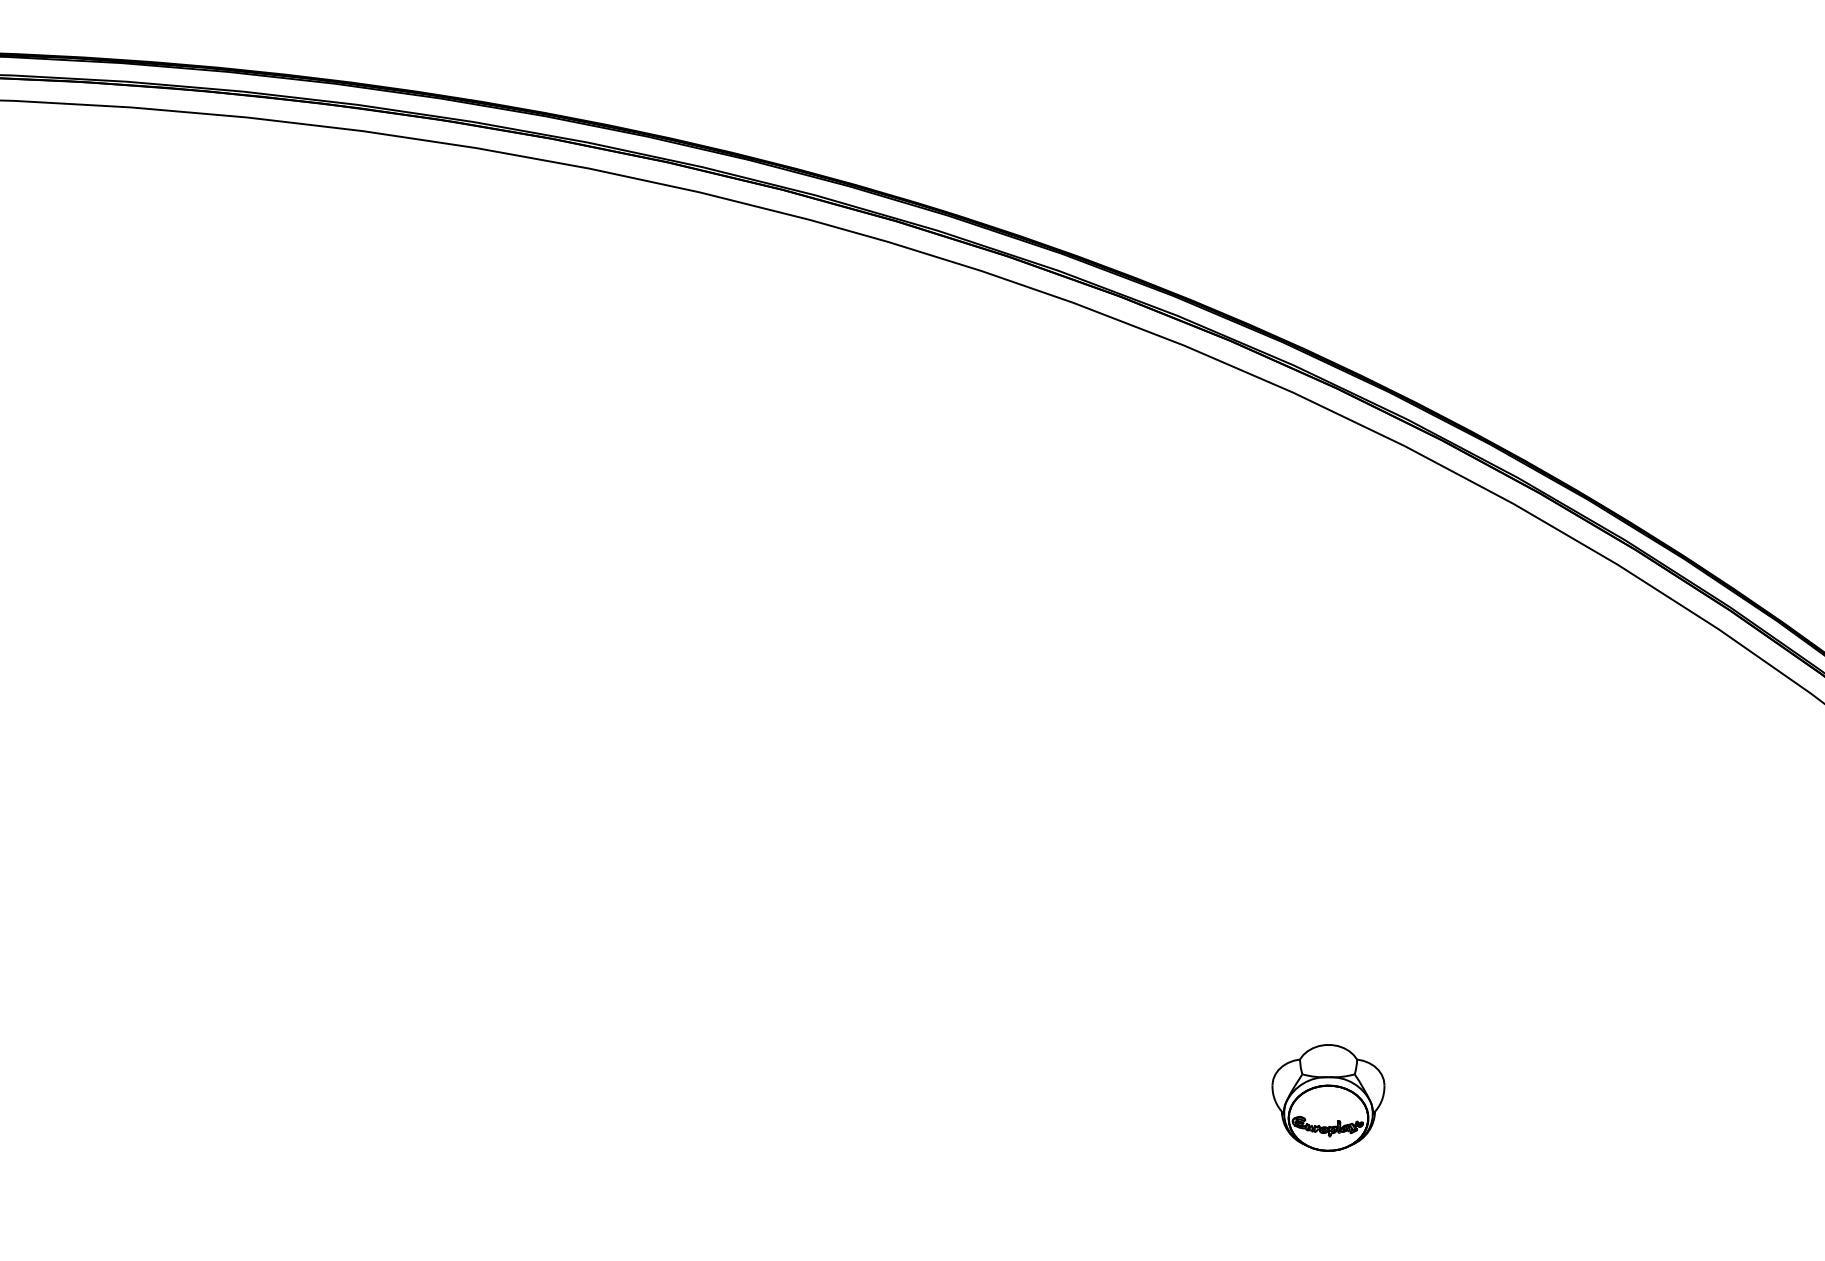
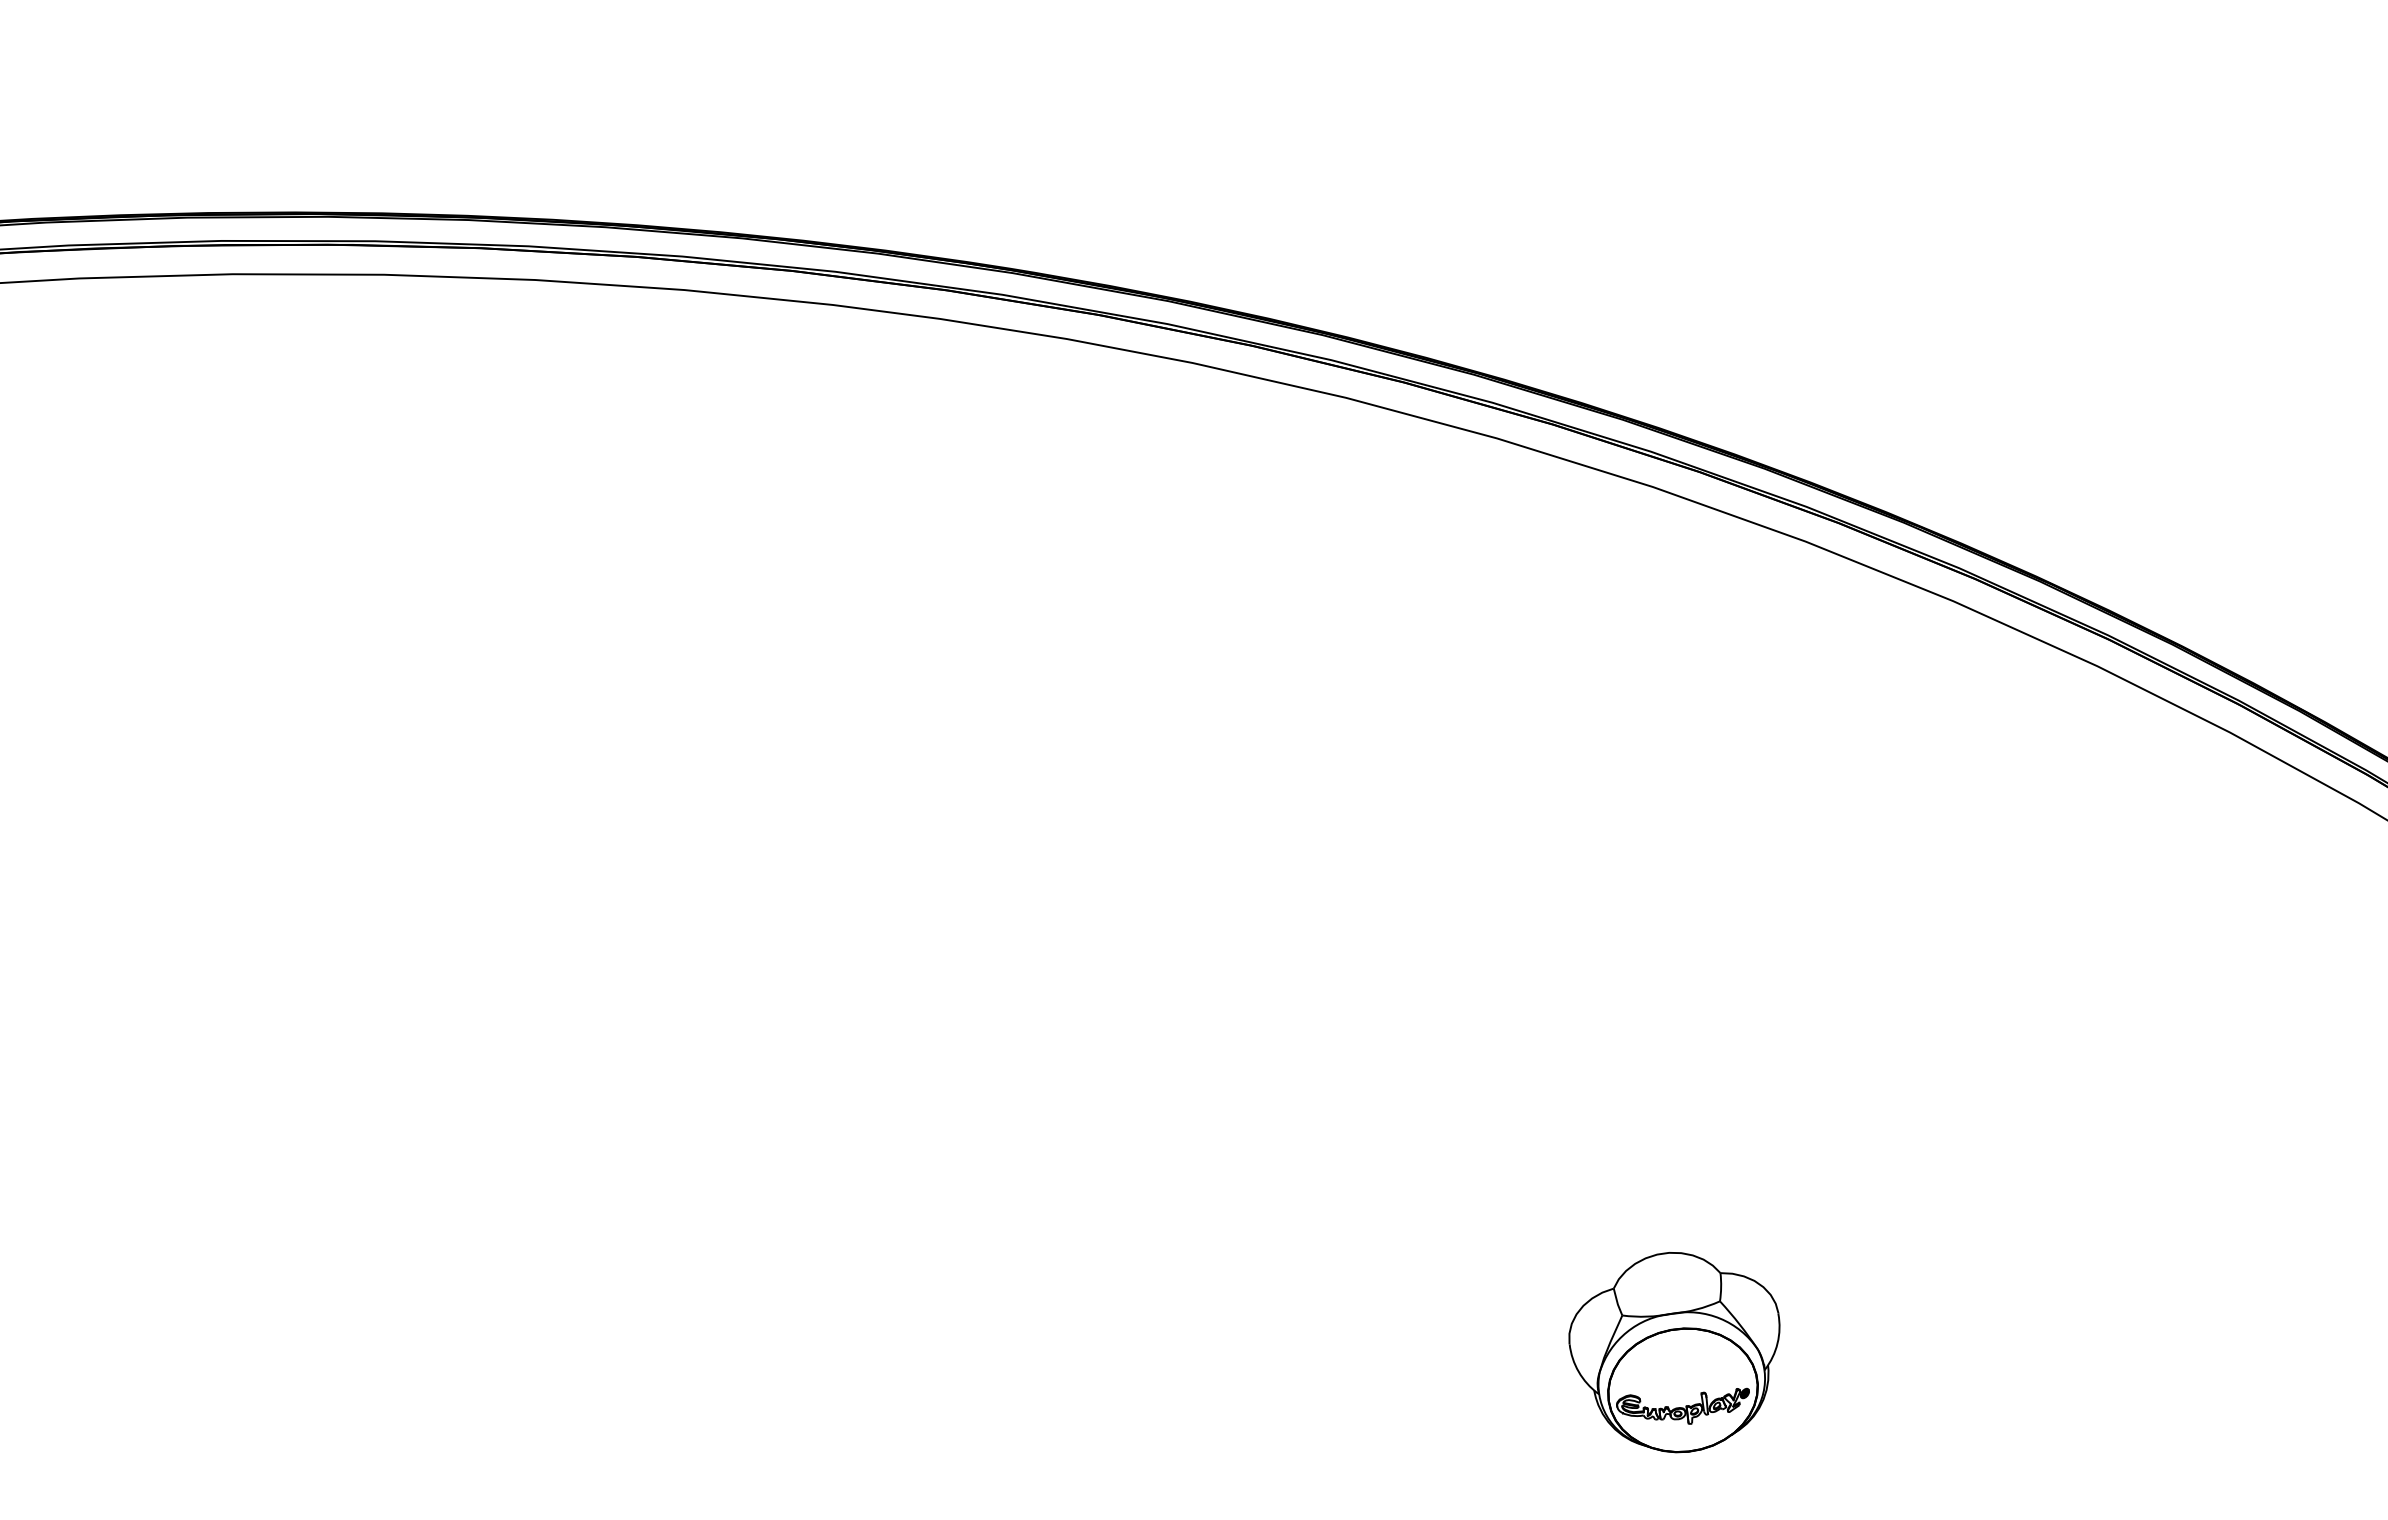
part: (1328, 1097) -> (1677, 1351), size x1.43

